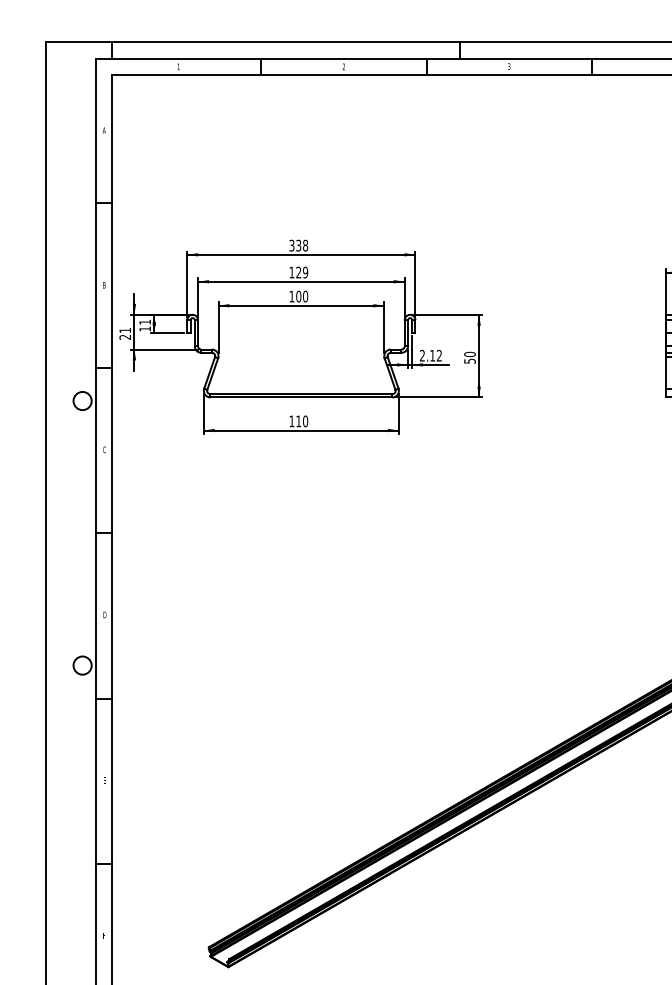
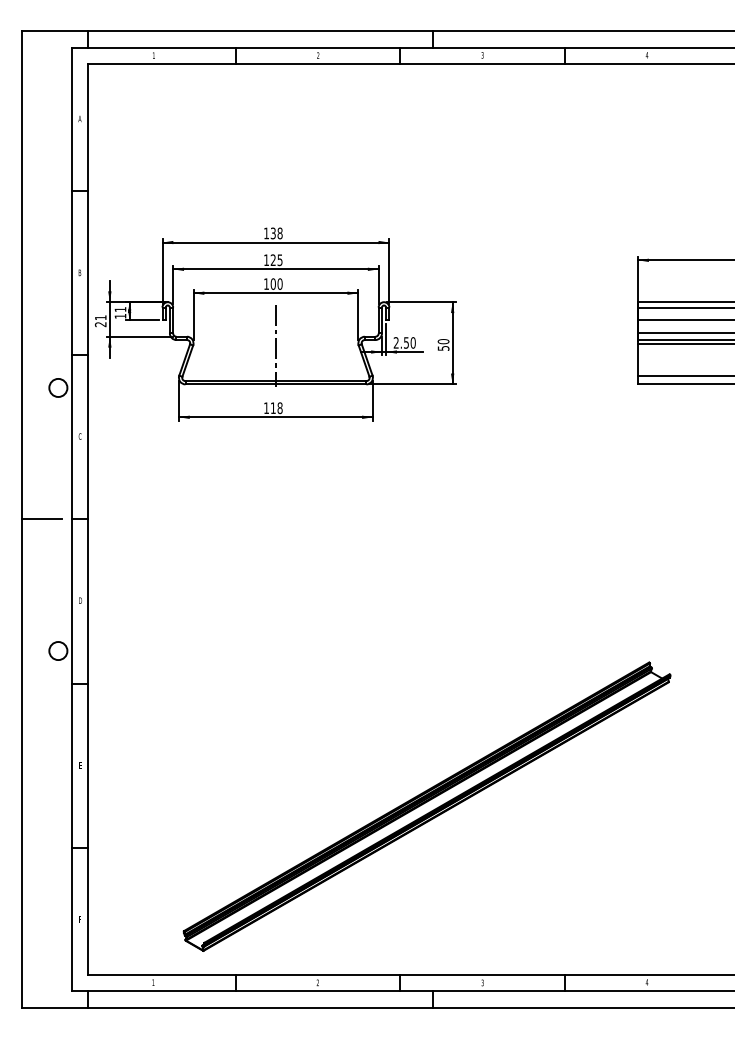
text: (291, 245) -> (266, 233), 338 -> 138
text: (304, 271) -> (279, 259), 129 -> 125
text: (435, 355) -> (409, 342), 2.12 -> 2.50
line: (300, 358) -> (275, 345), added
text: (304, 420) -> (279, 407), 110 -> 118
line: (65, 533) -> (41, 519), added

